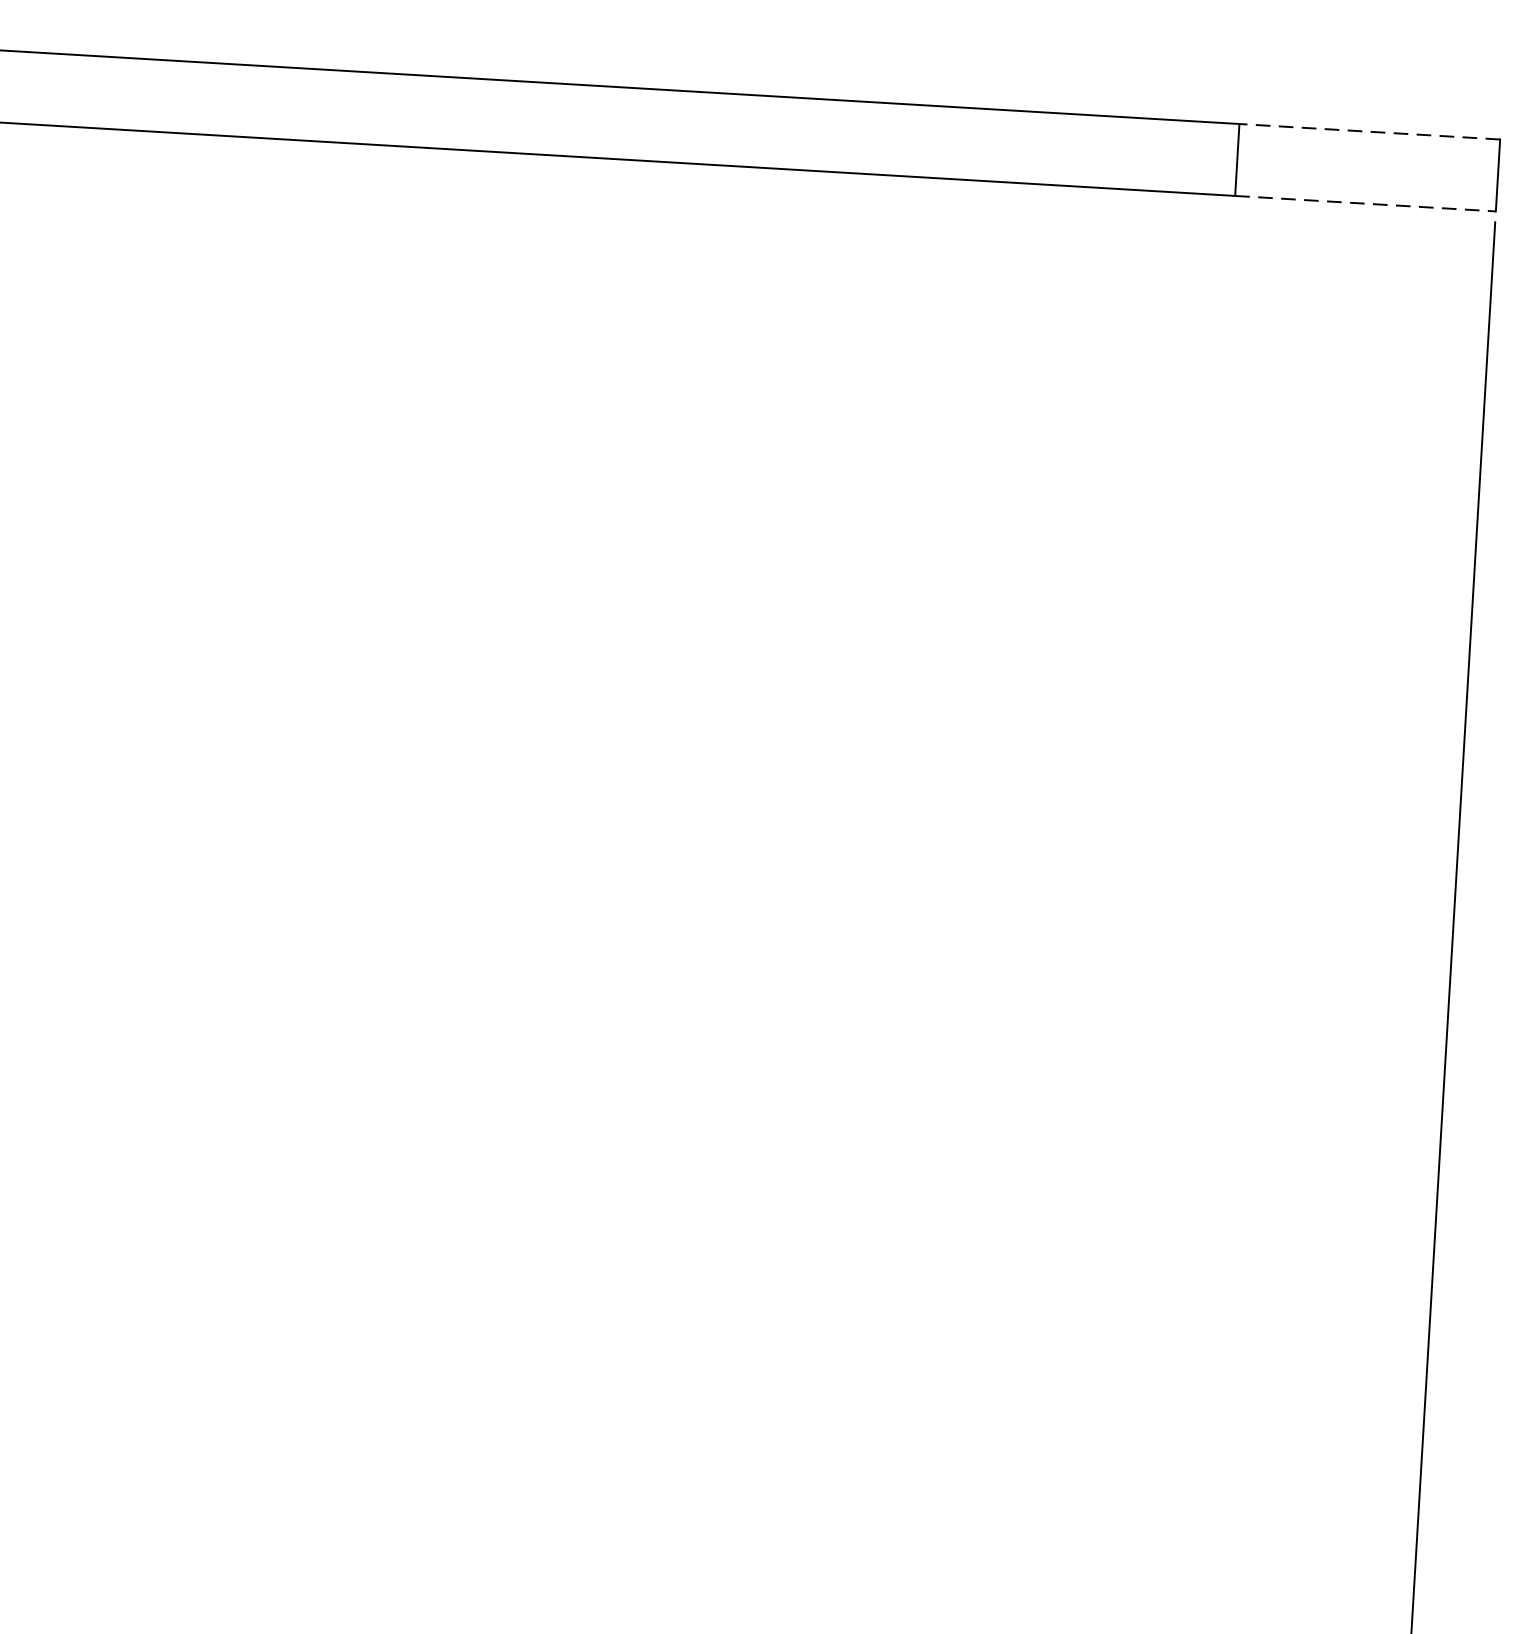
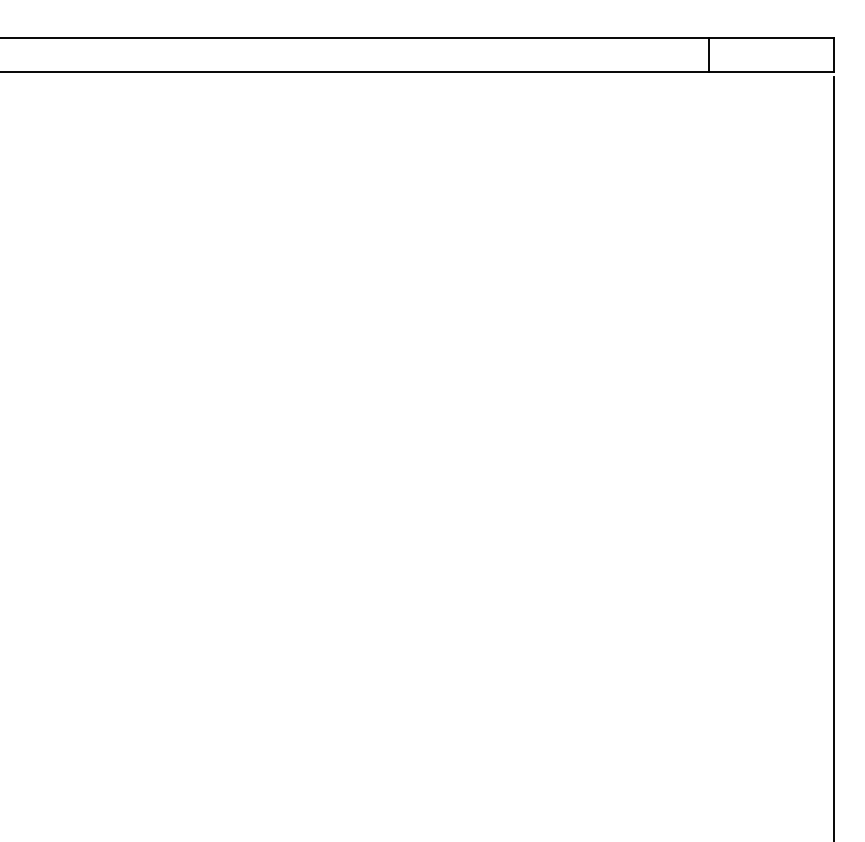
line: (1368, 131) -> (770, 37), dashed -> solid
line: (1366, 204) -> (771, 72), dashed -> solid

